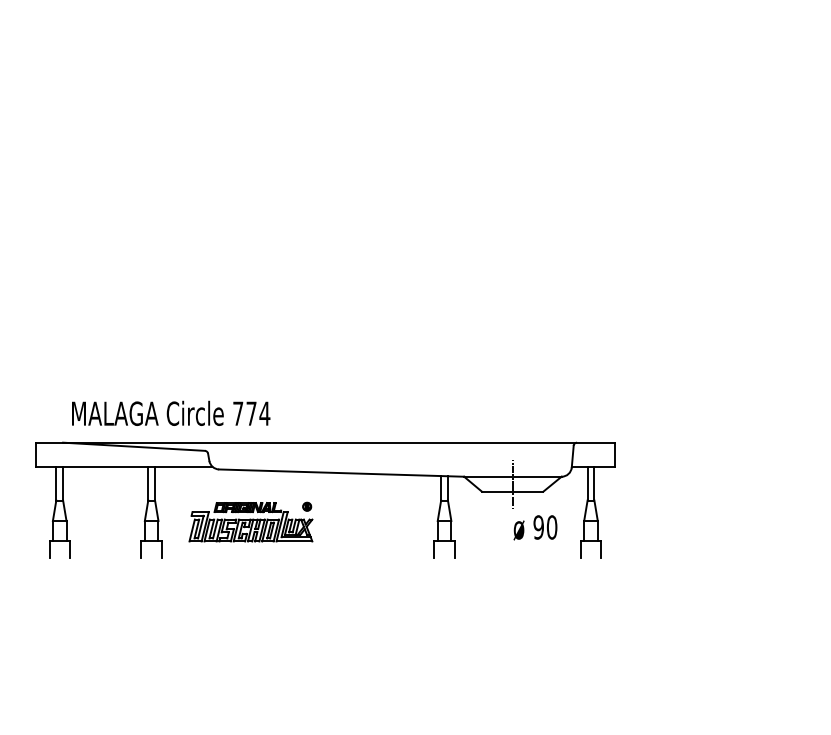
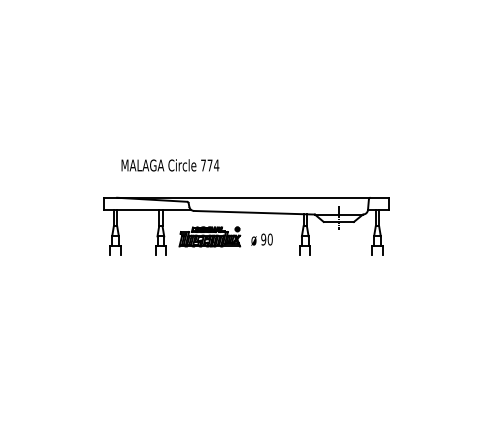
text: (171, 413) -> (170, 165), moved
text: (534, 527) -> (261, 239), moved

